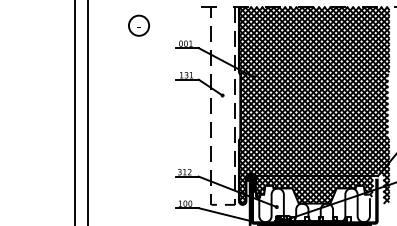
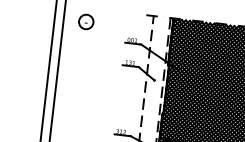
part: (138, 25) -> (85, 21), moved

